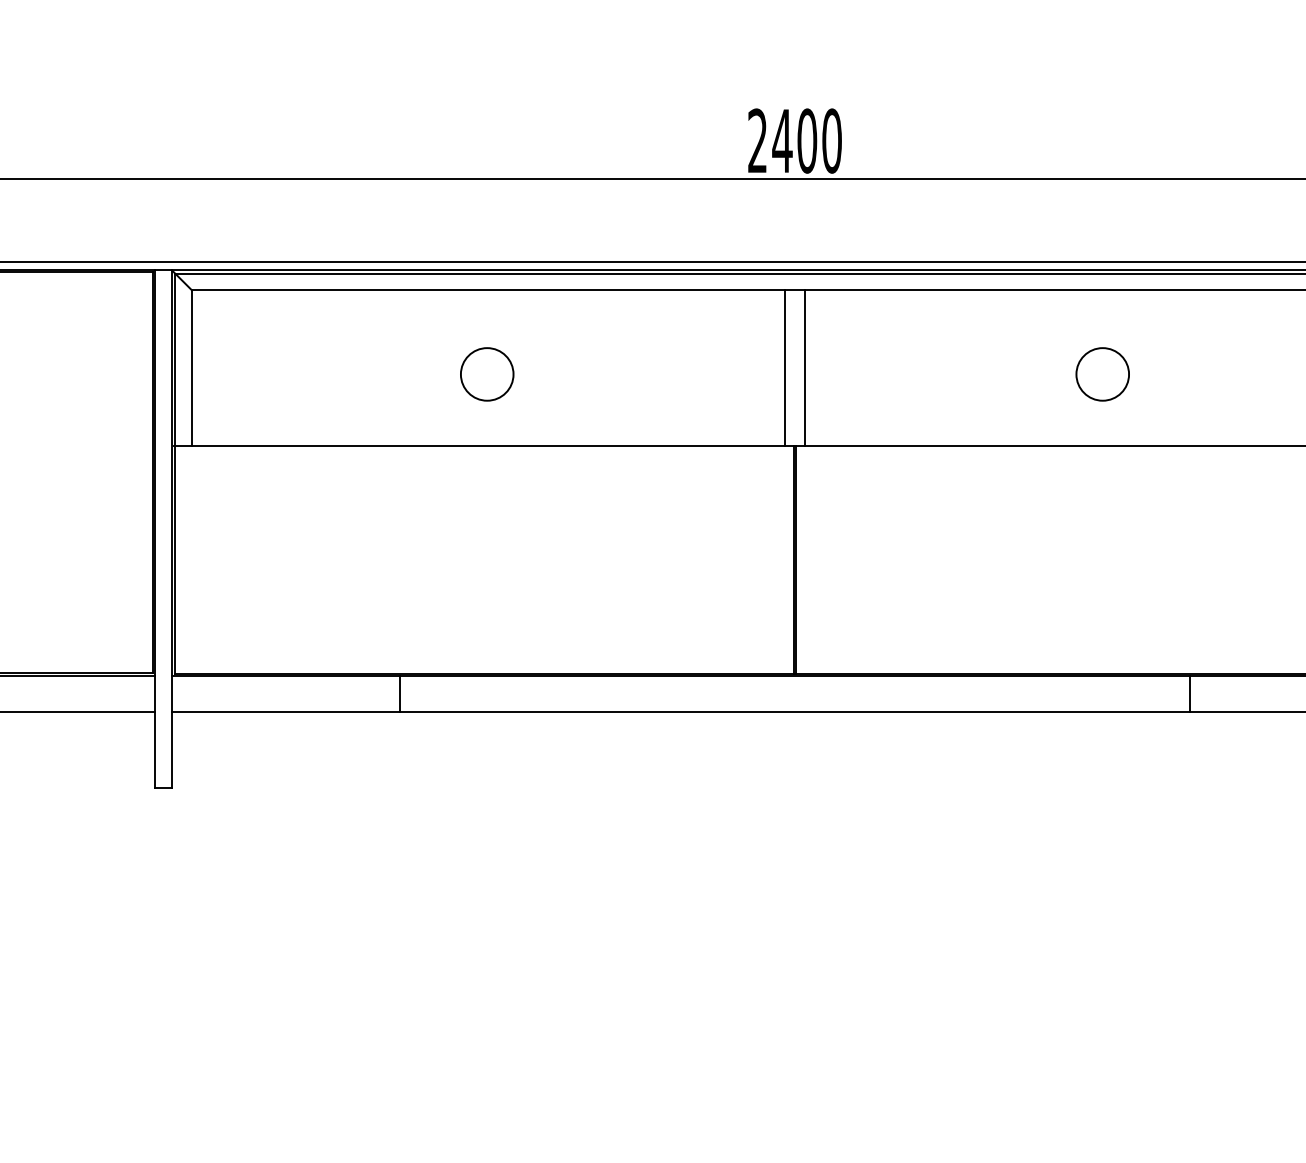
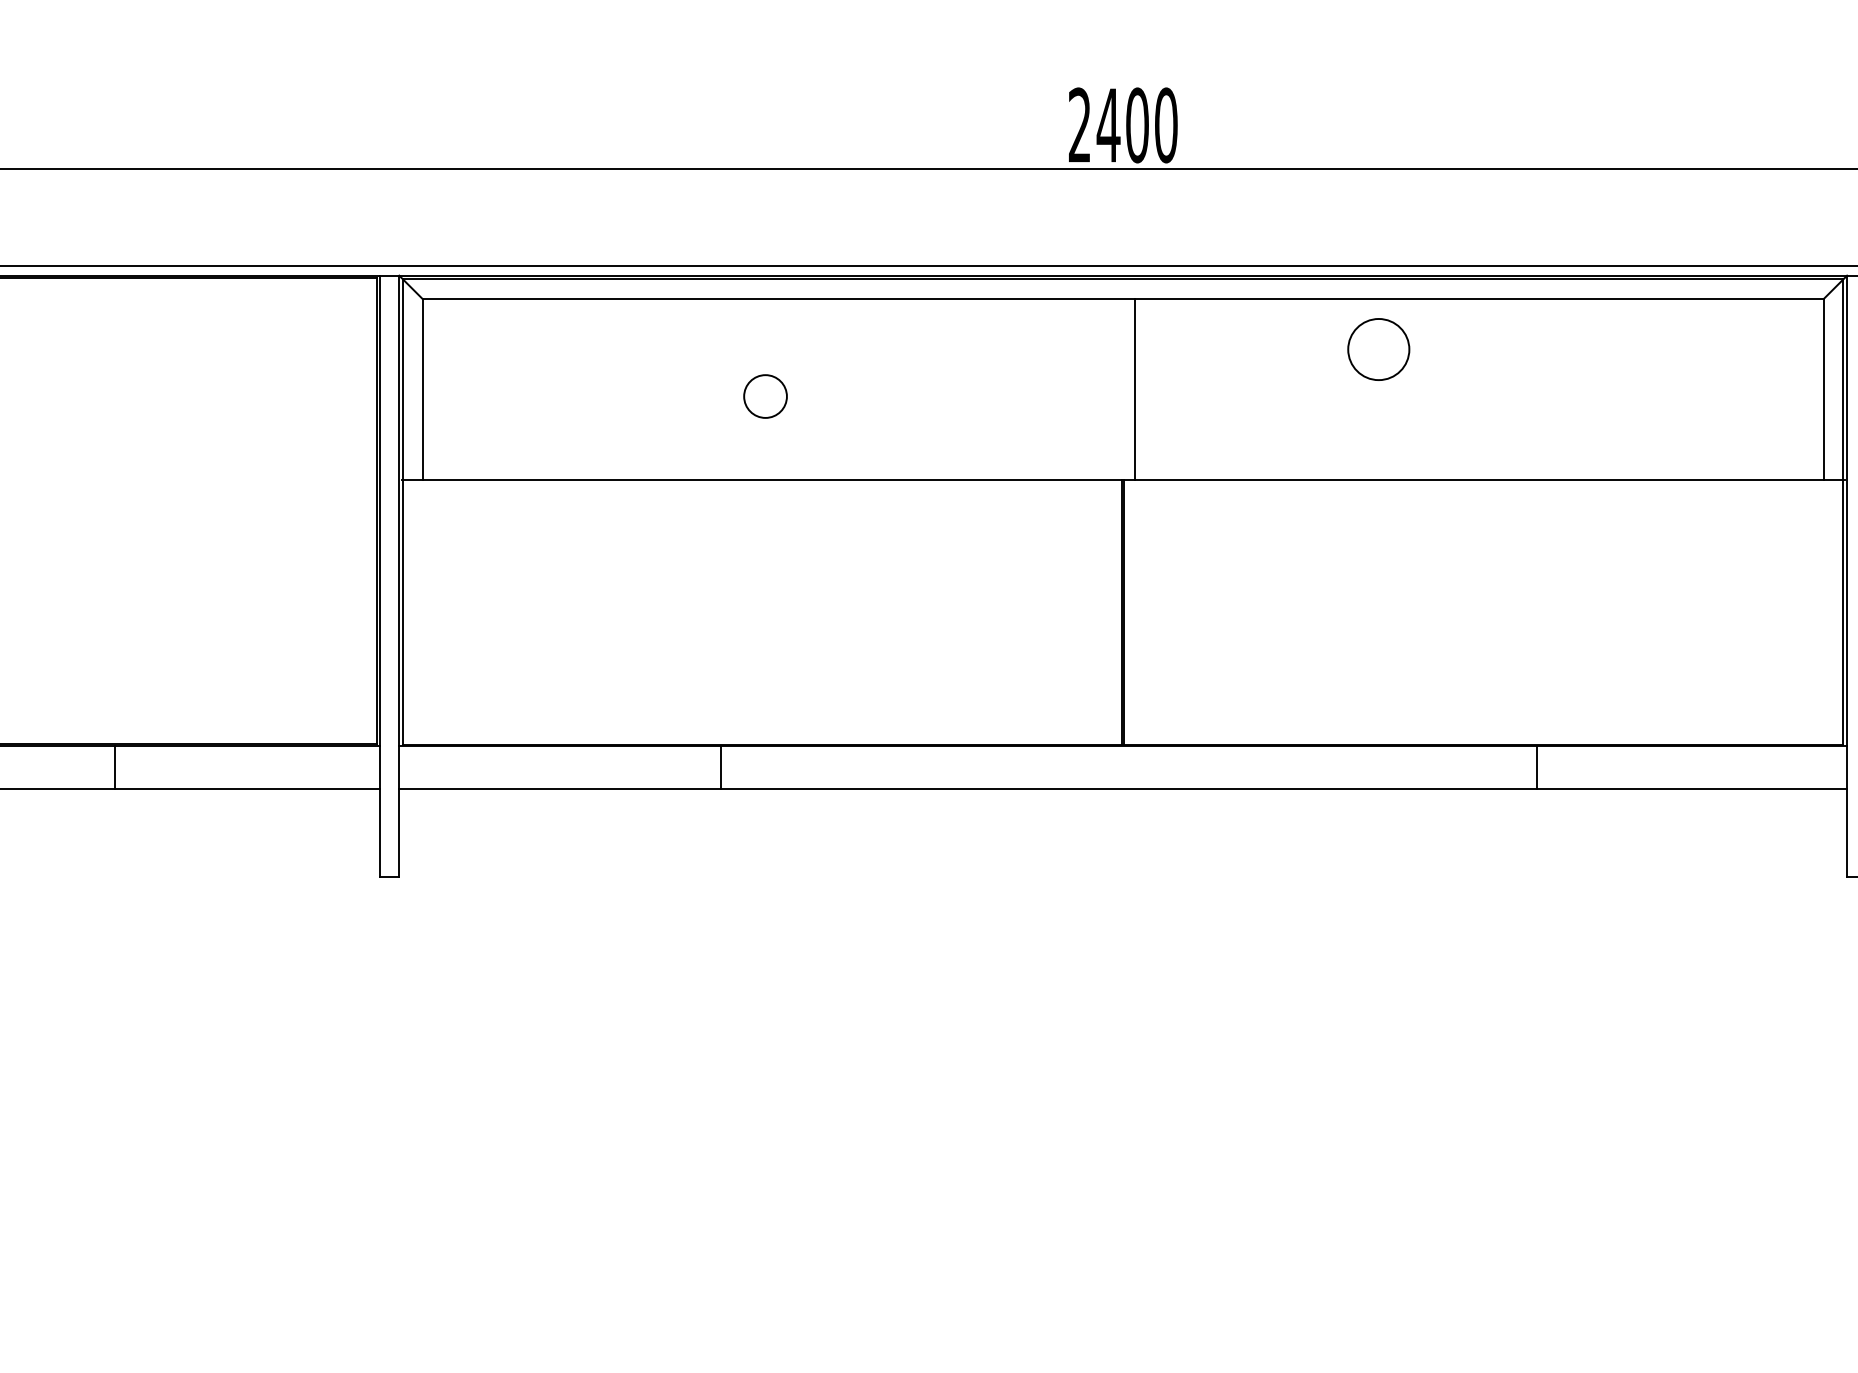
line: (784, 367) -> (1111, 388), removed
circle: (487, 374) -> (765, 396), size x0.7
circle: (1102, 374) -> (1378, 349), moved
line: (400, 693) -> (721, 767), moved
line: (1190, 693) -> (1537, 767), moved

